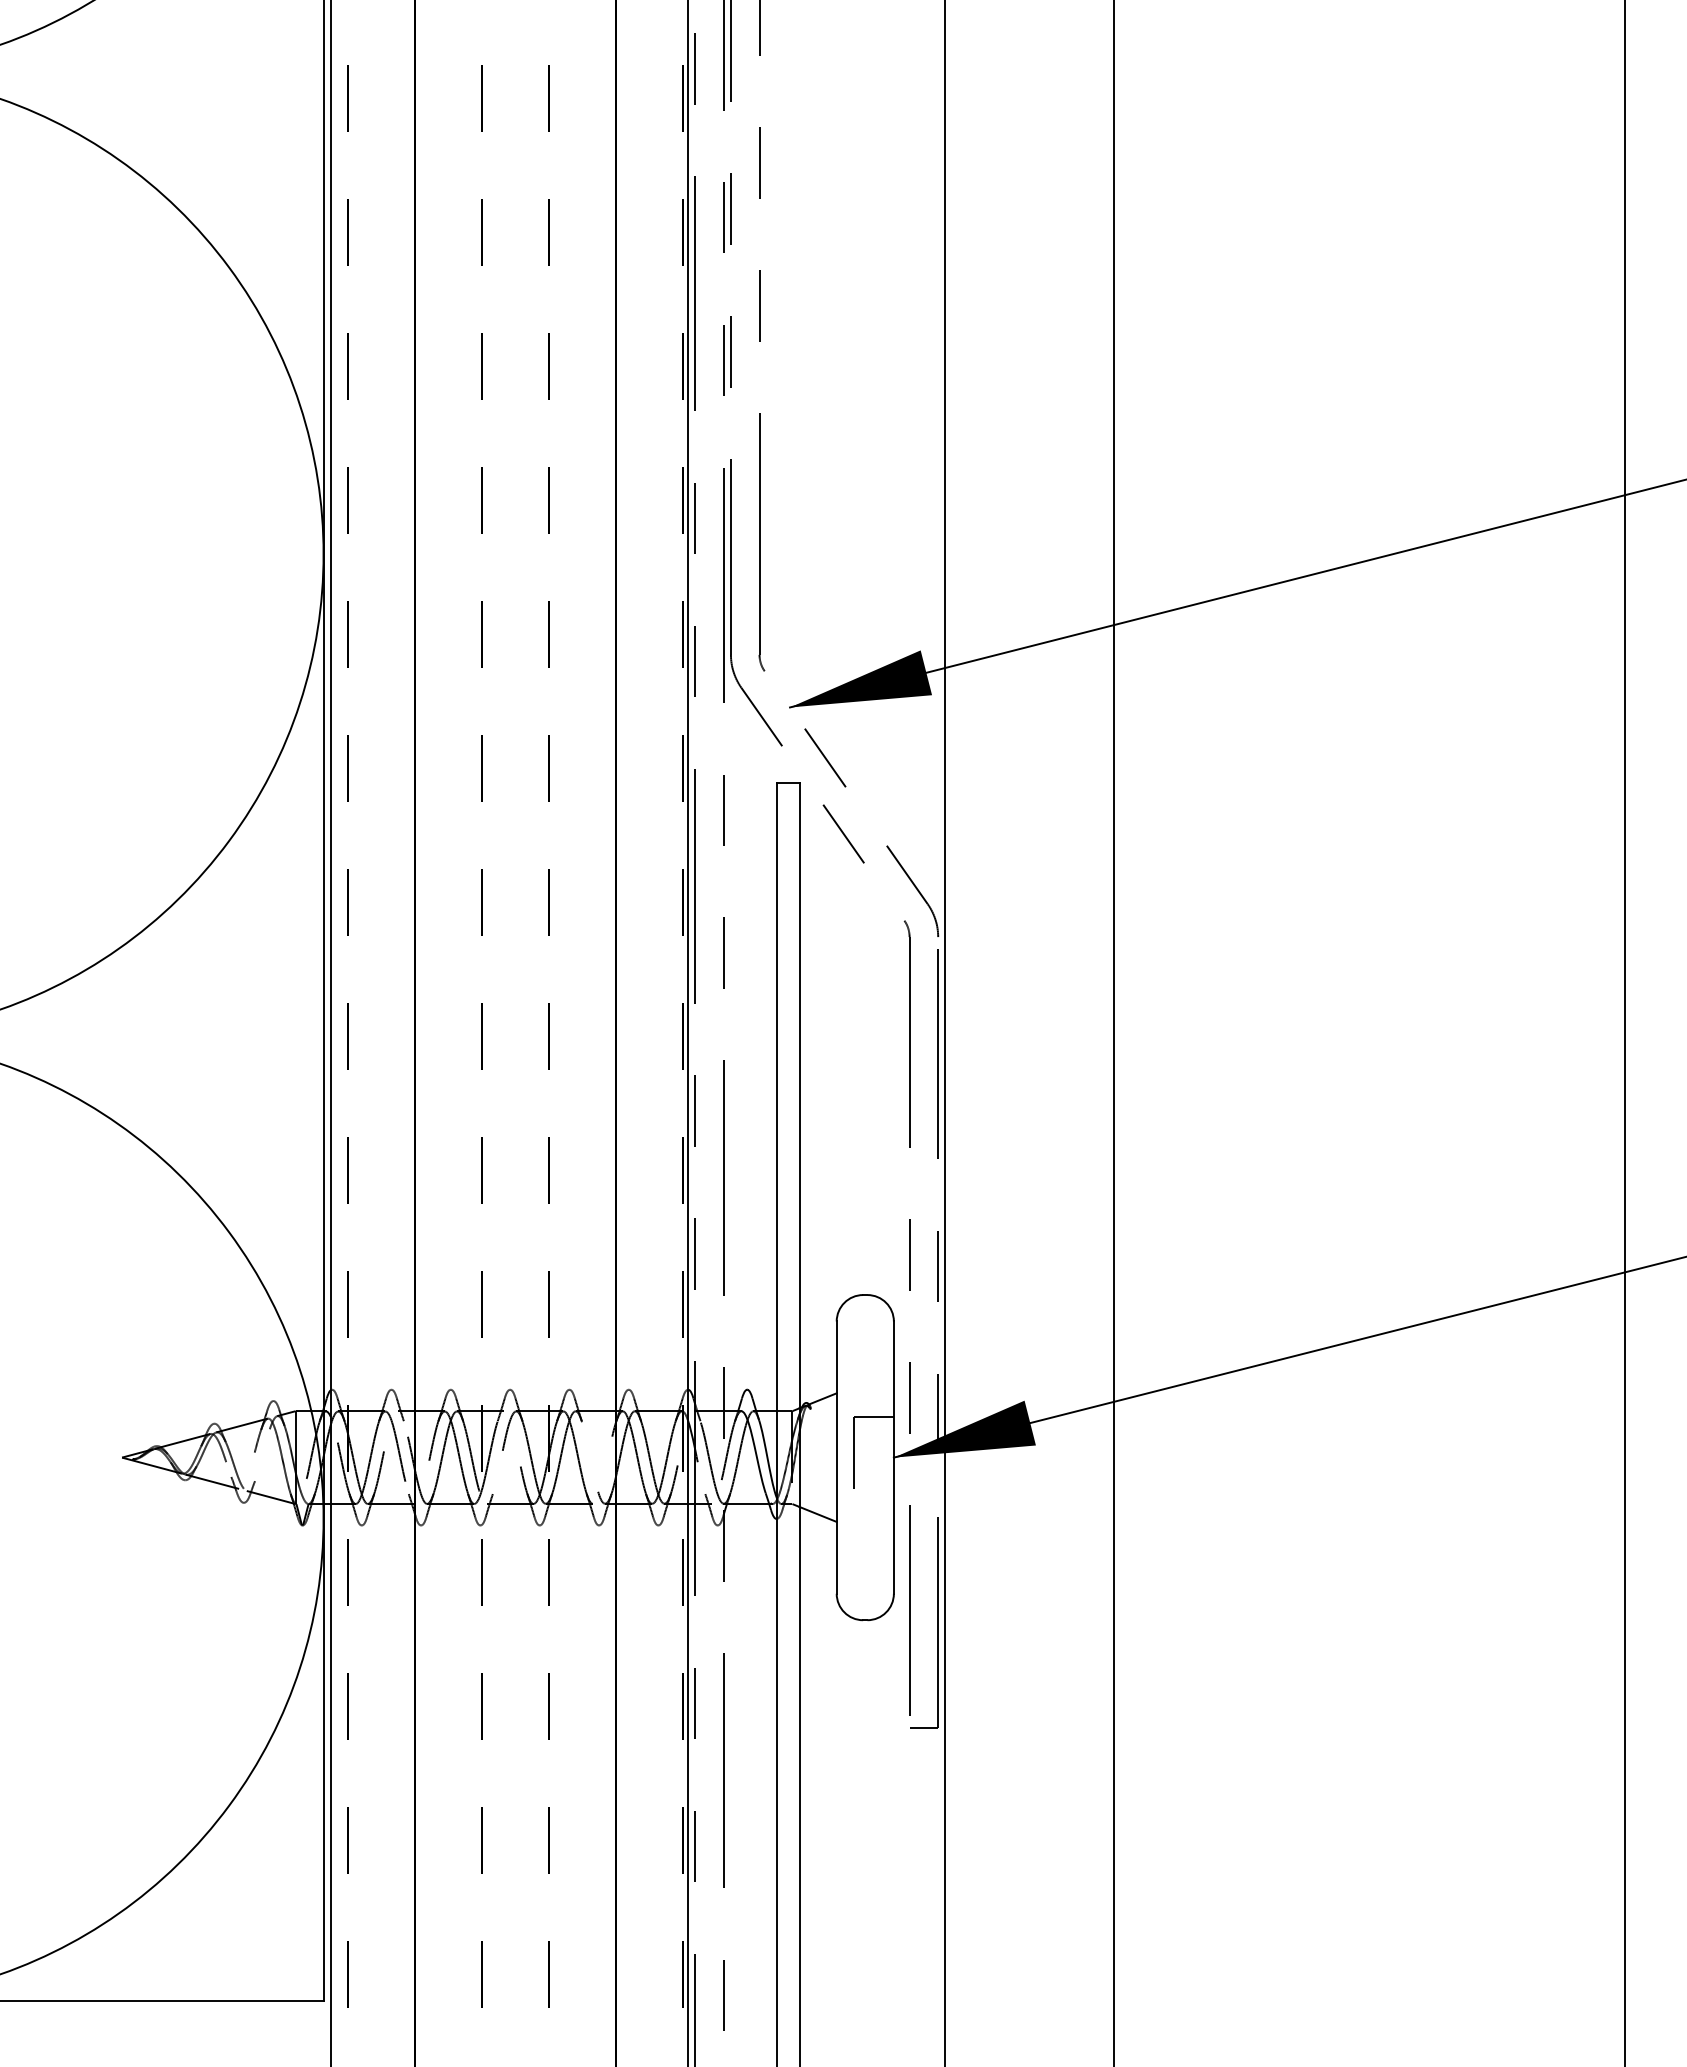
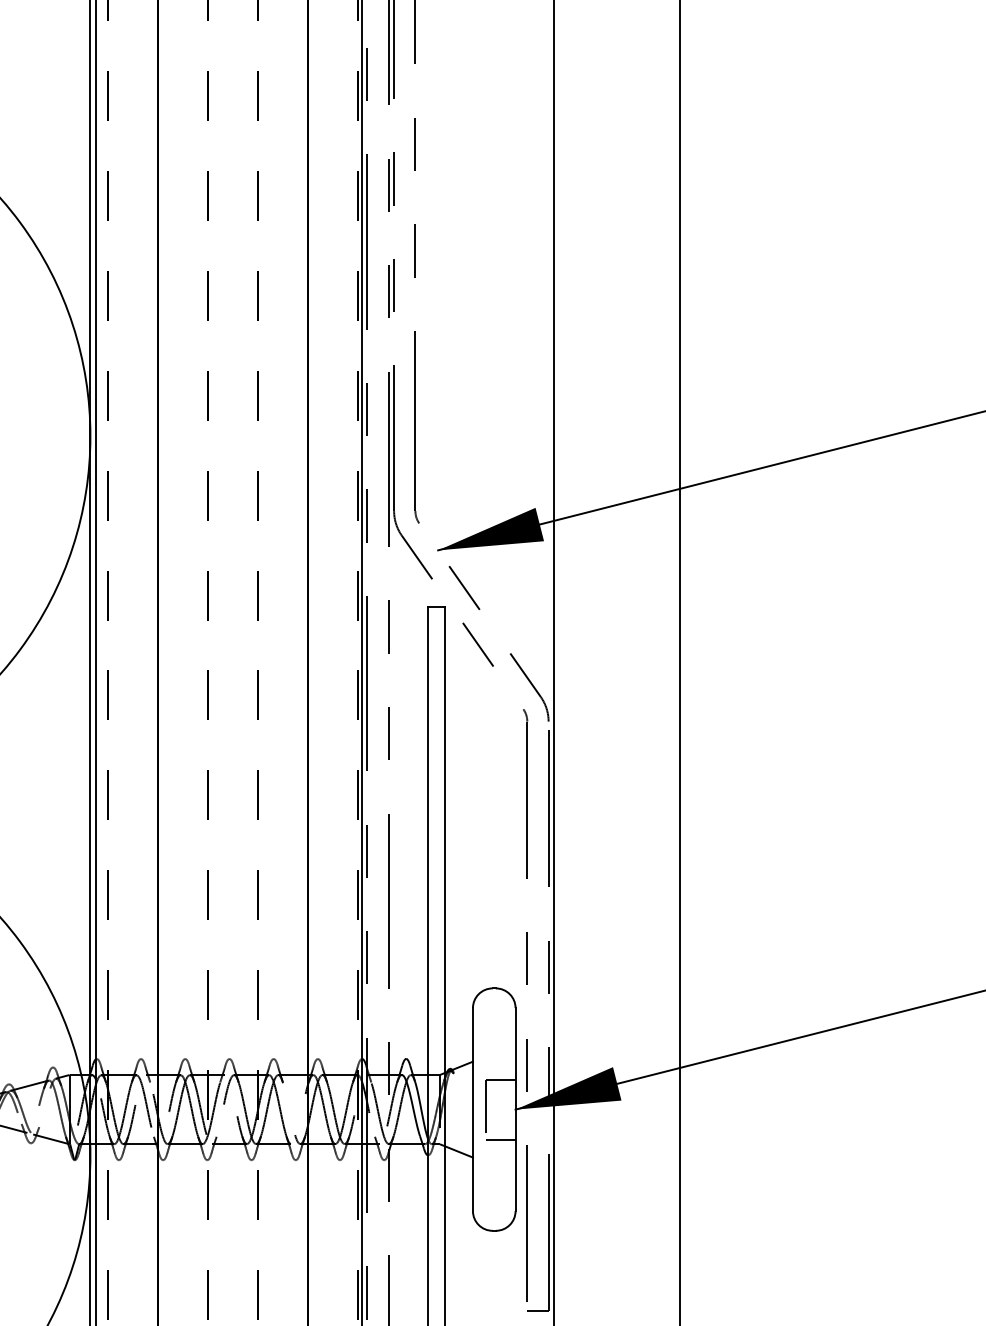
line: (873, 1498) -> (500, 1140), added

